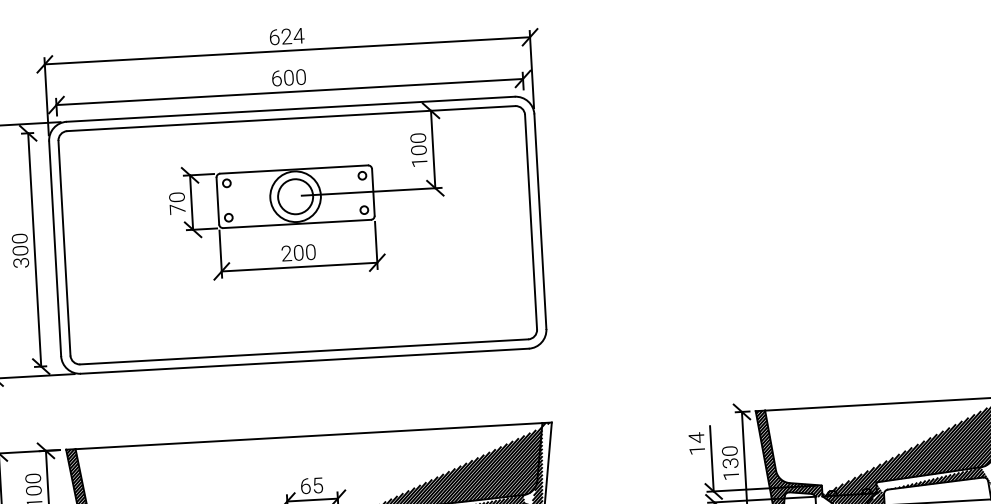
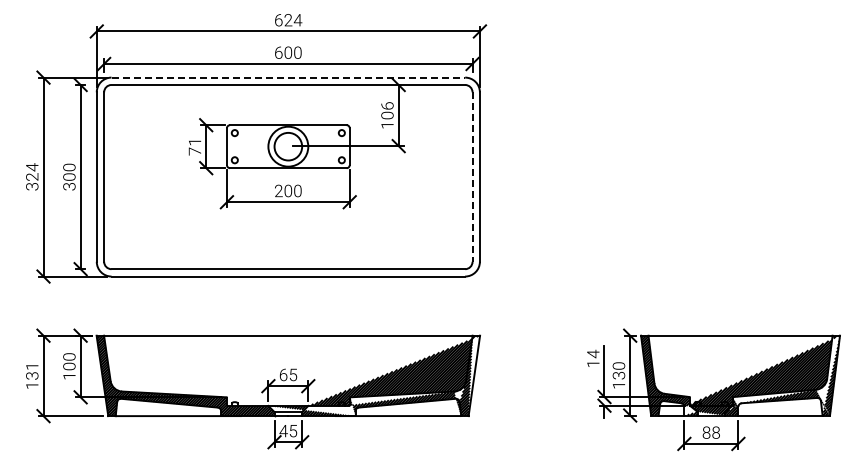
line: (290, 109) -> (288, 77), solid -> dashed
text: (418, 137) -> (387, 105), 100 -> 106
text: (176, 196) -> (194, 141), 70 -> 71
line: (531, 222) -> (472, 177), solid -> dashed

